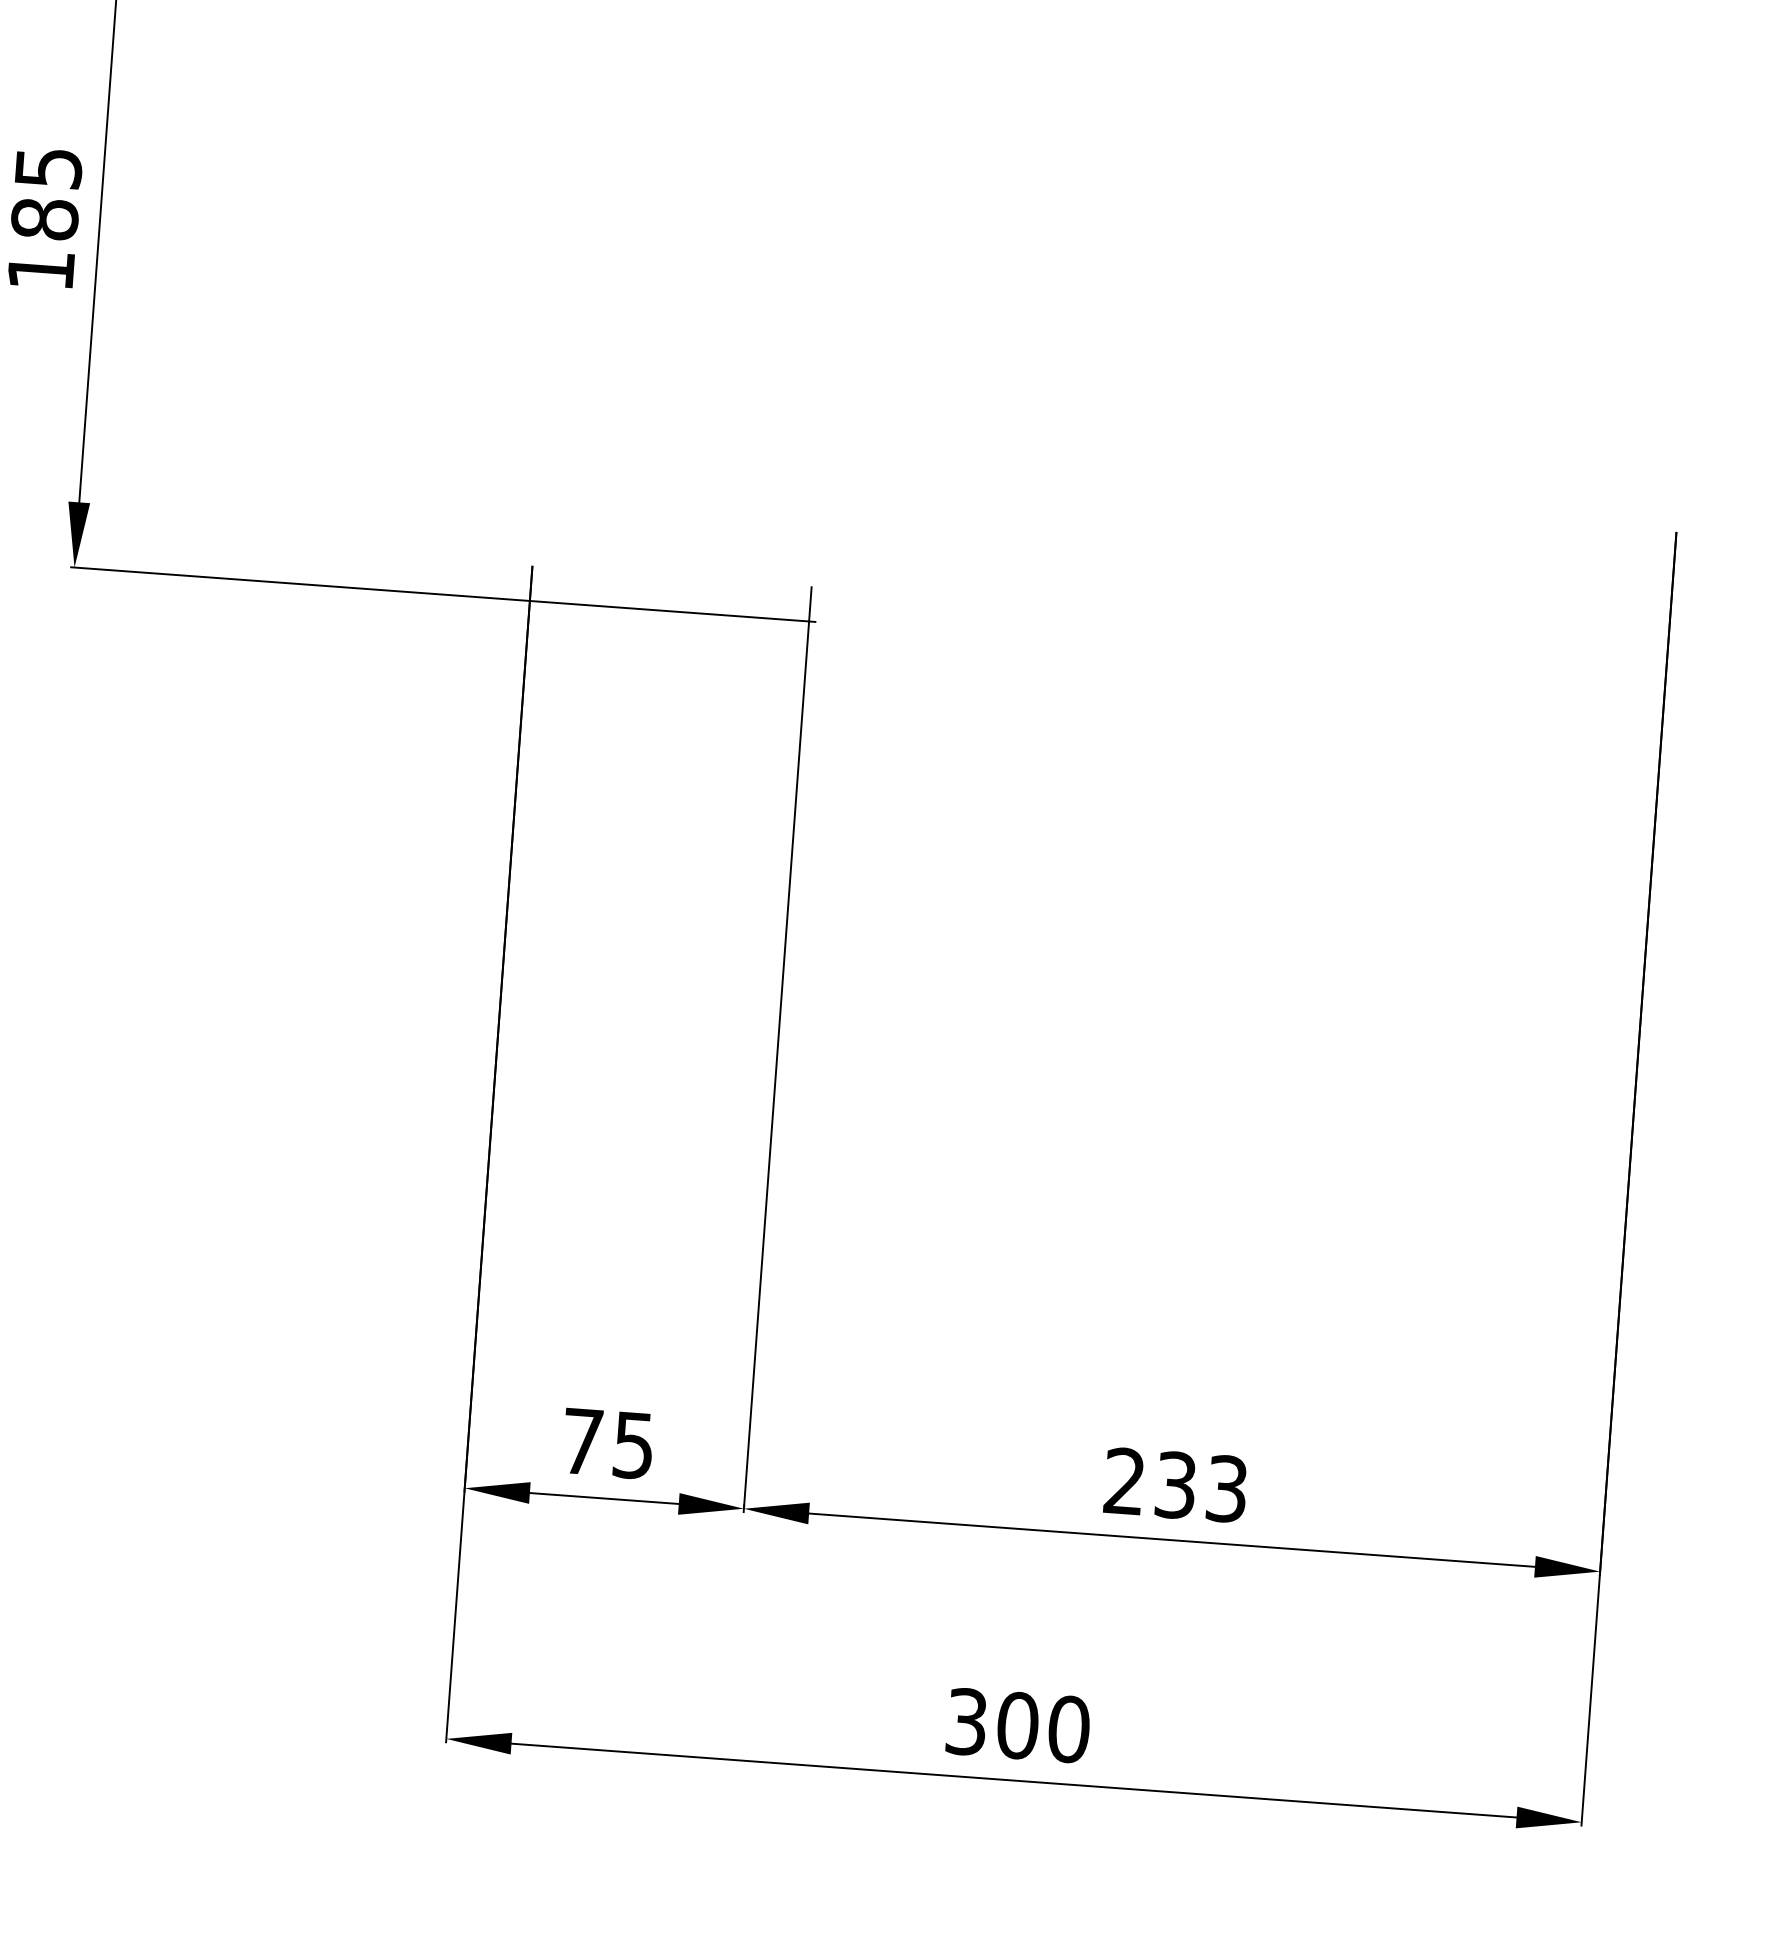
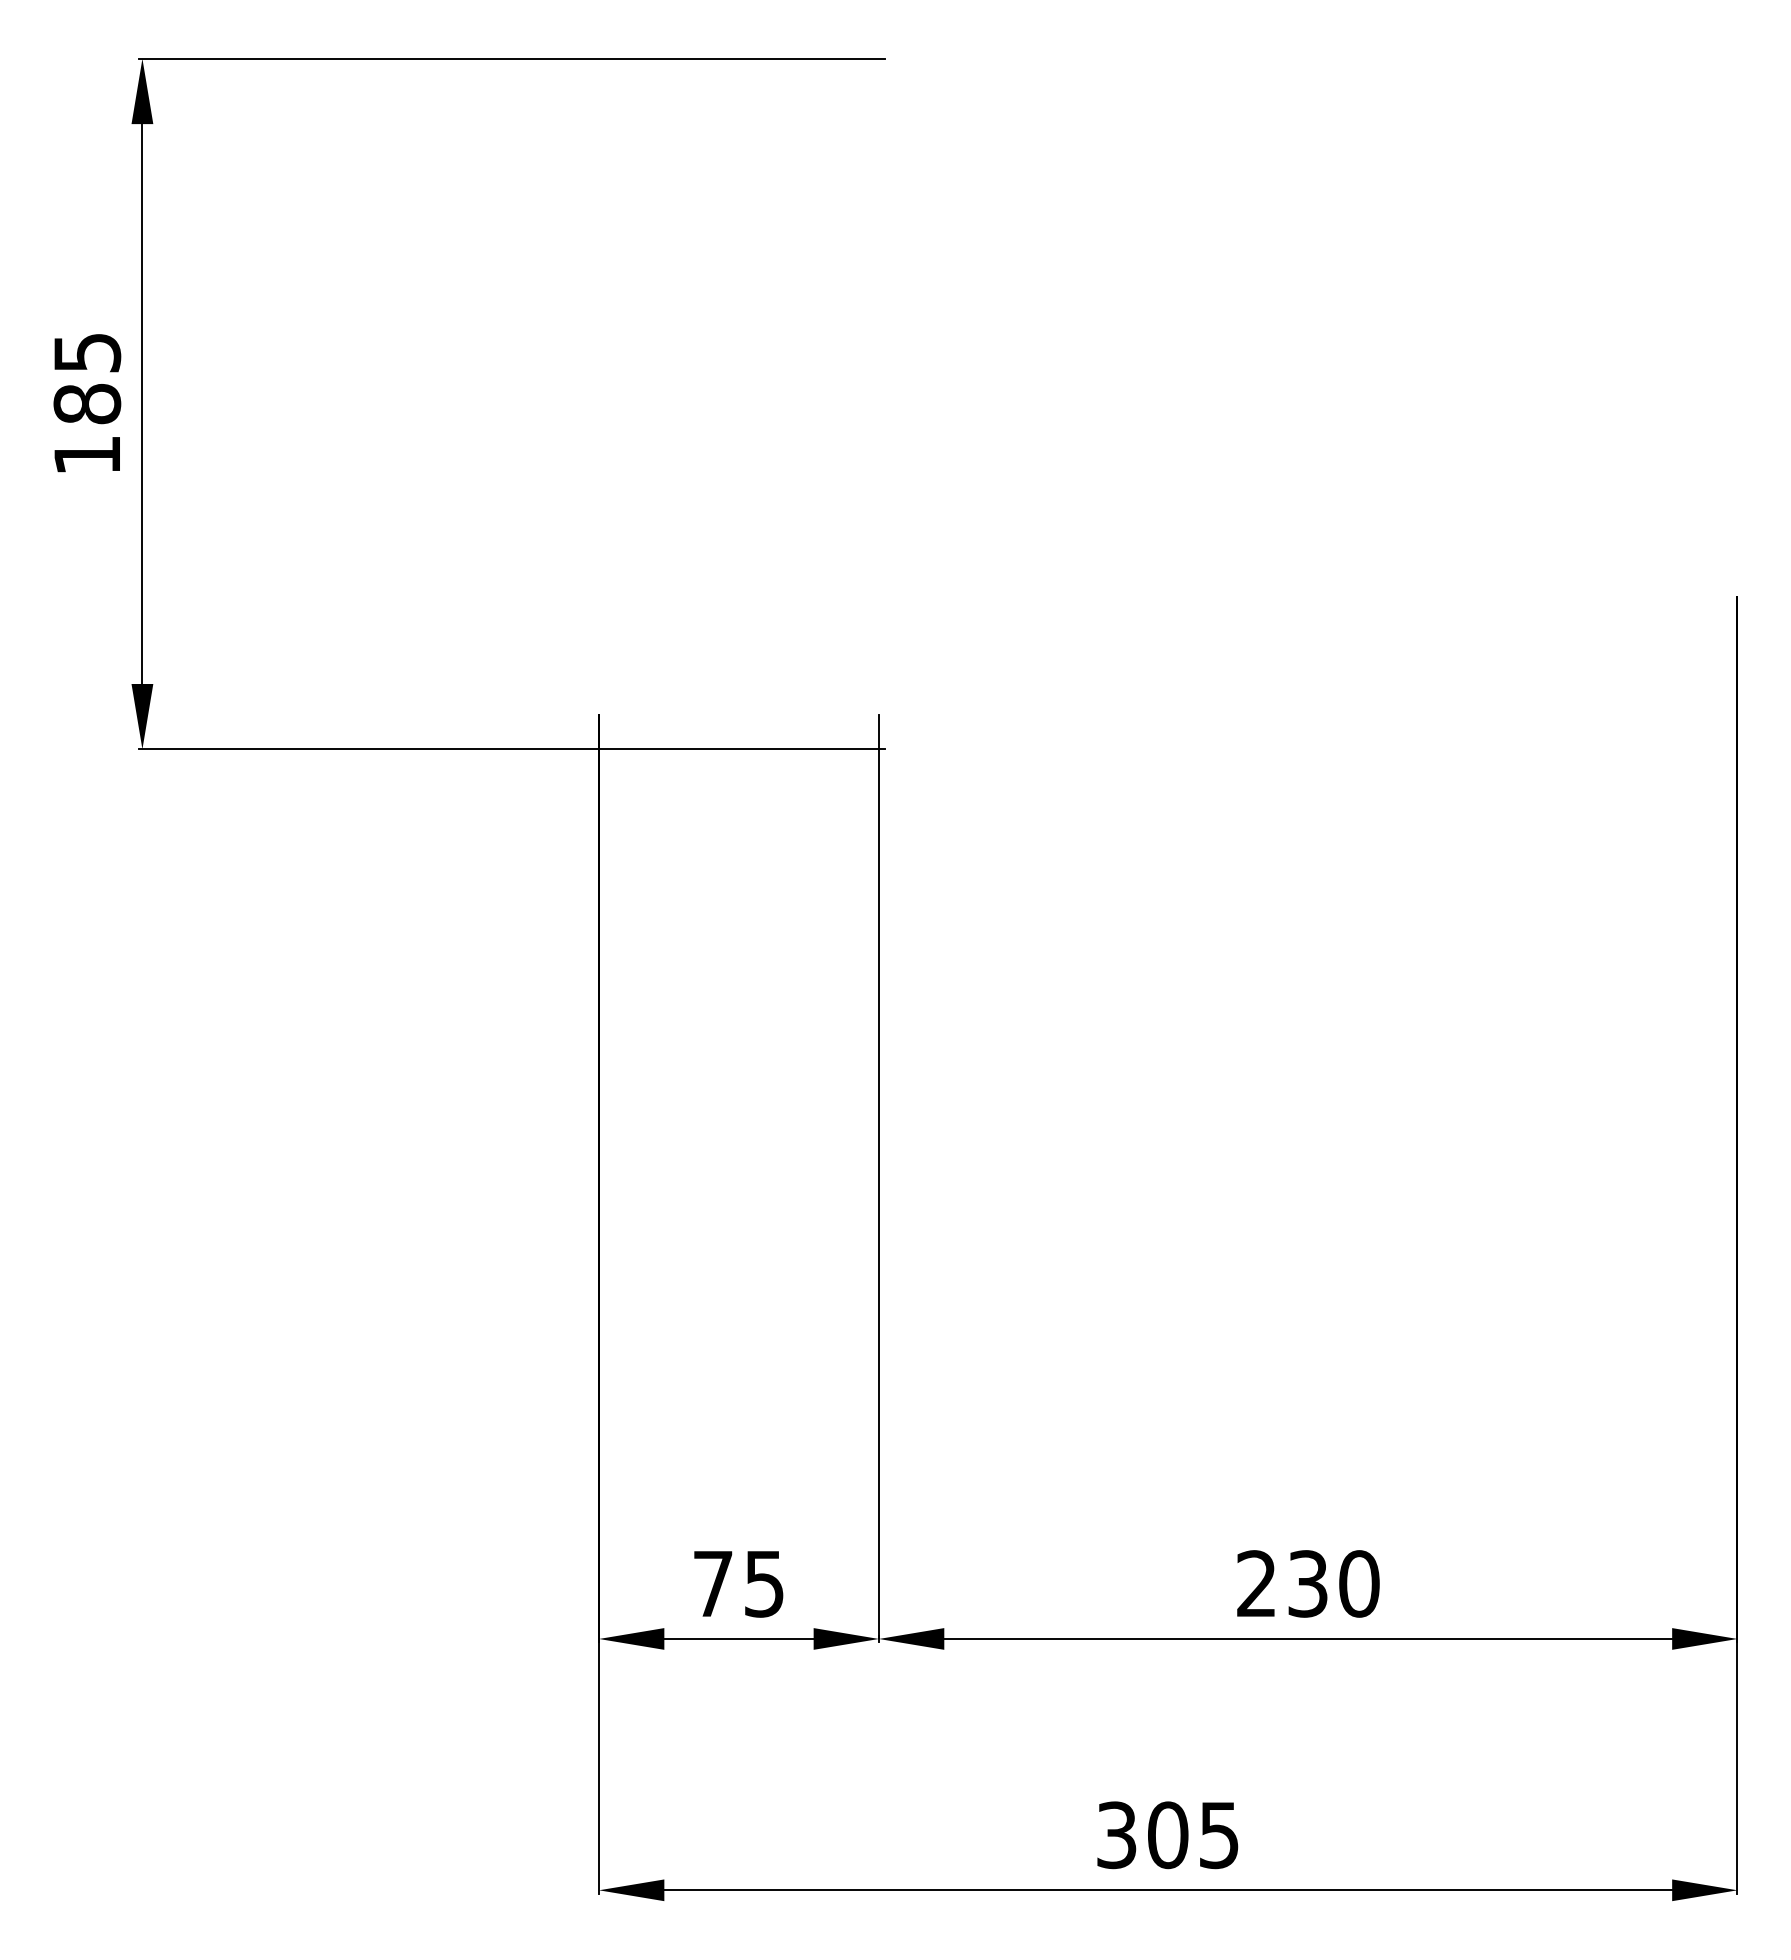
text: (1227, 1488) -> (1359, 1583), 233 -> 230
text: (1069, 1729) -> (1219, 1835), 300 -> 305

